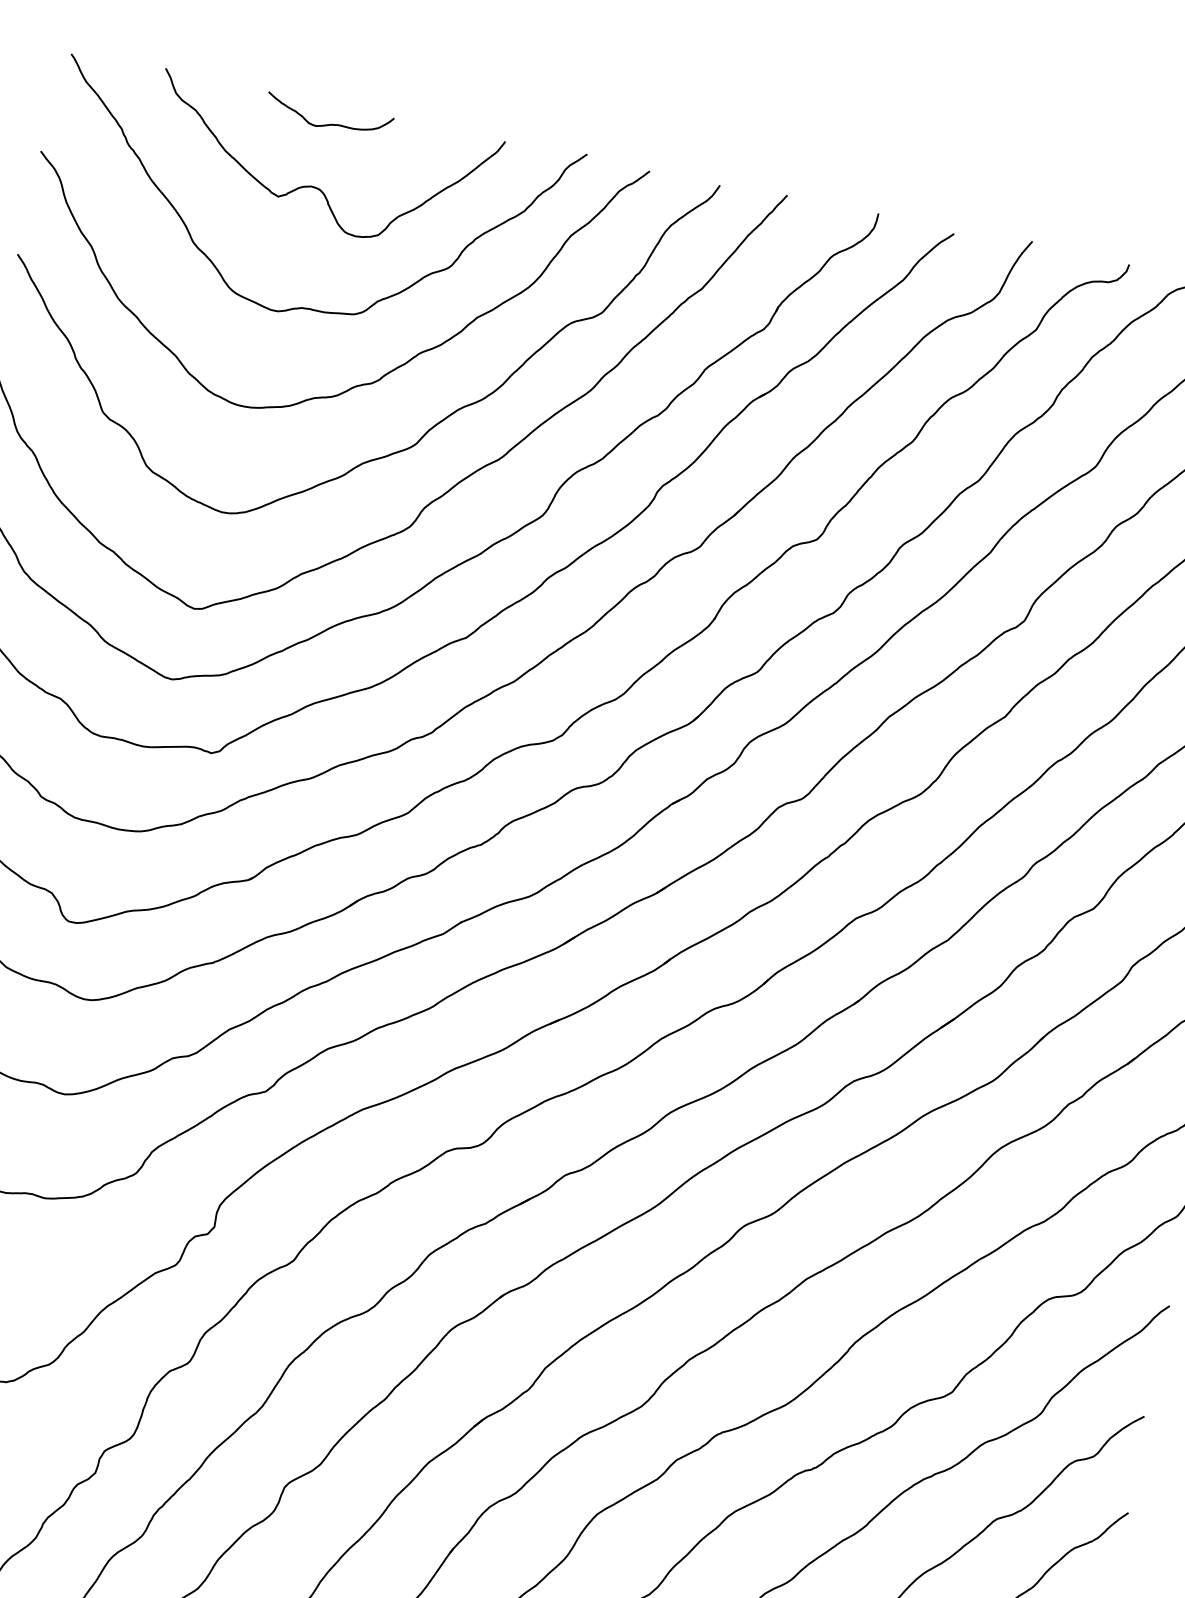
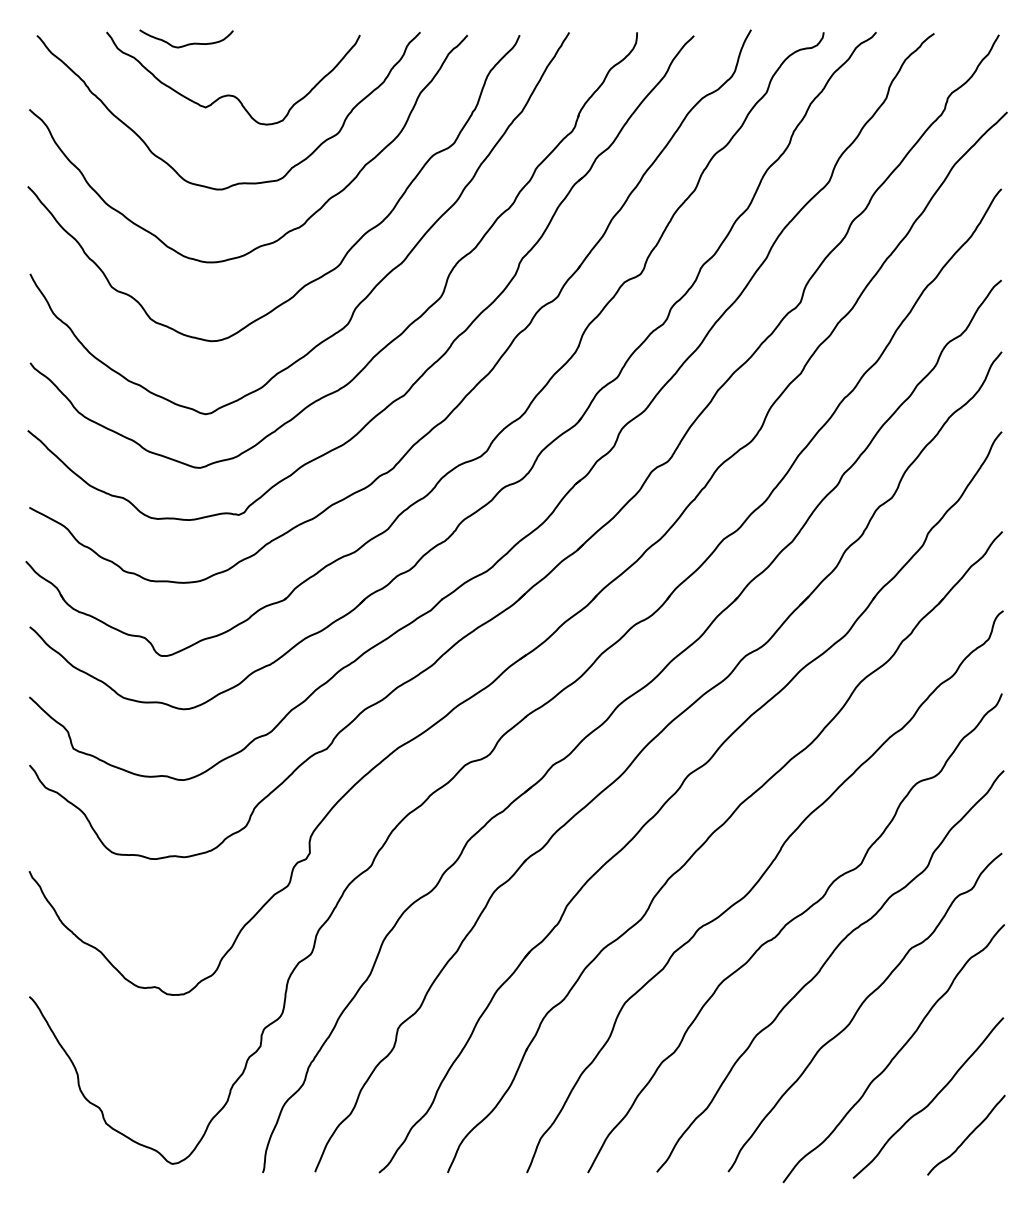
curve: (330, 123) -> (188, 43), moved

